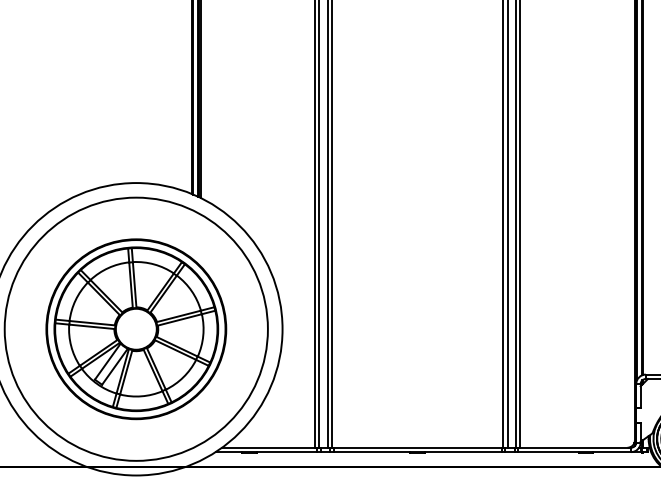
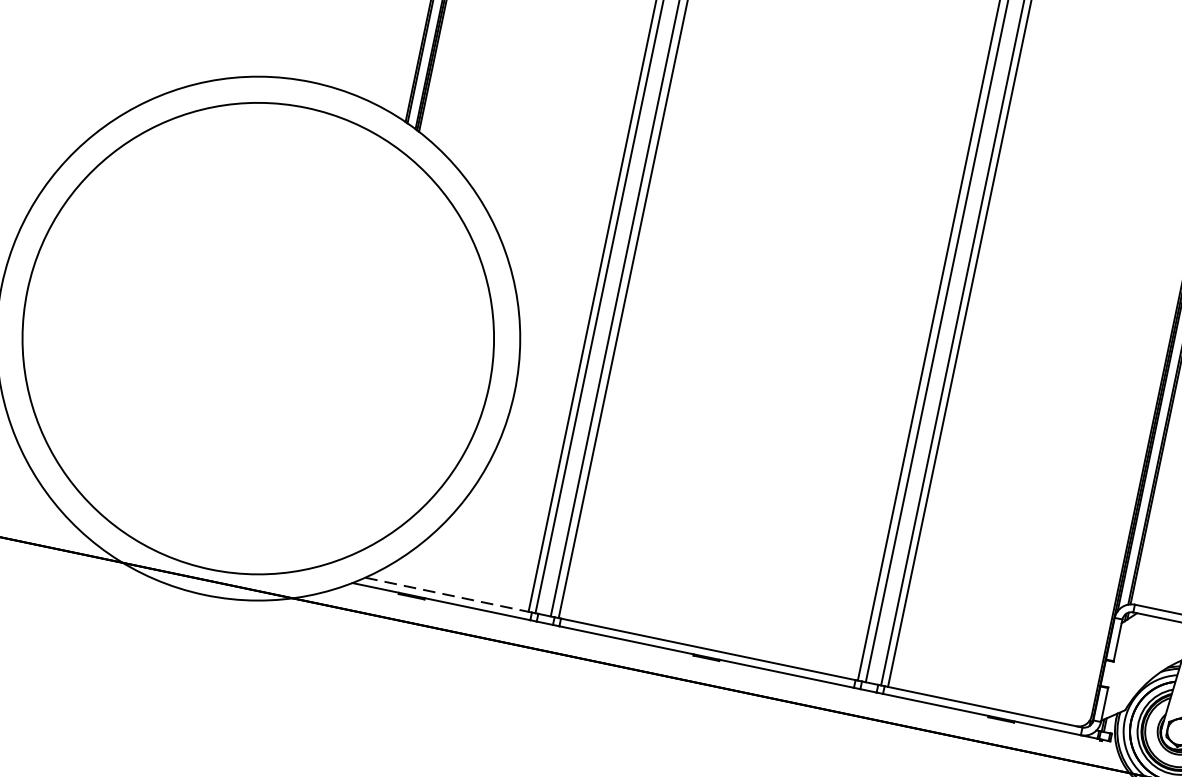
part: (136, 329) -> (258, 339), removed
line: (269, 447) -> (448, 594), solid -> dashed

